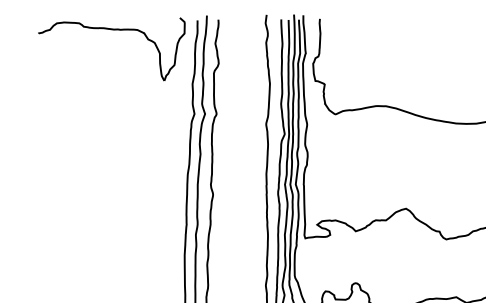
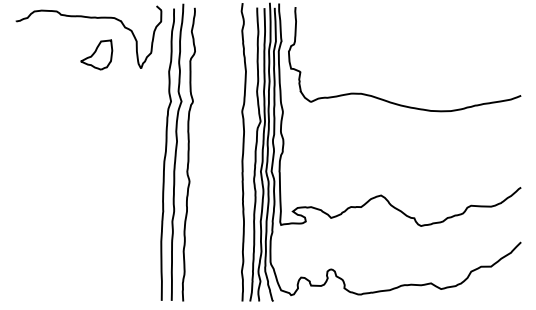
part: (119, 66) -> (96, 54), added

